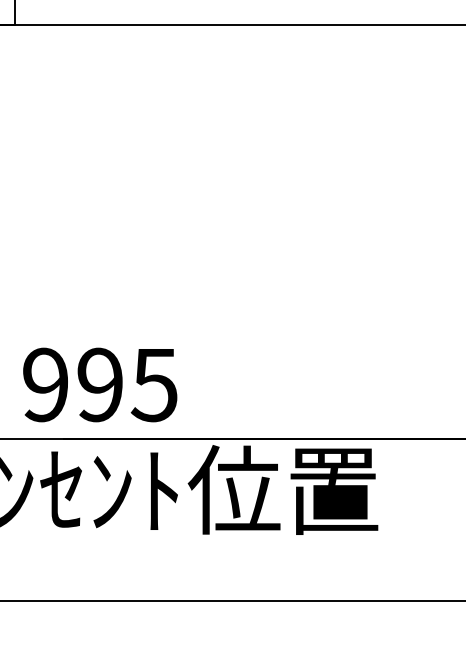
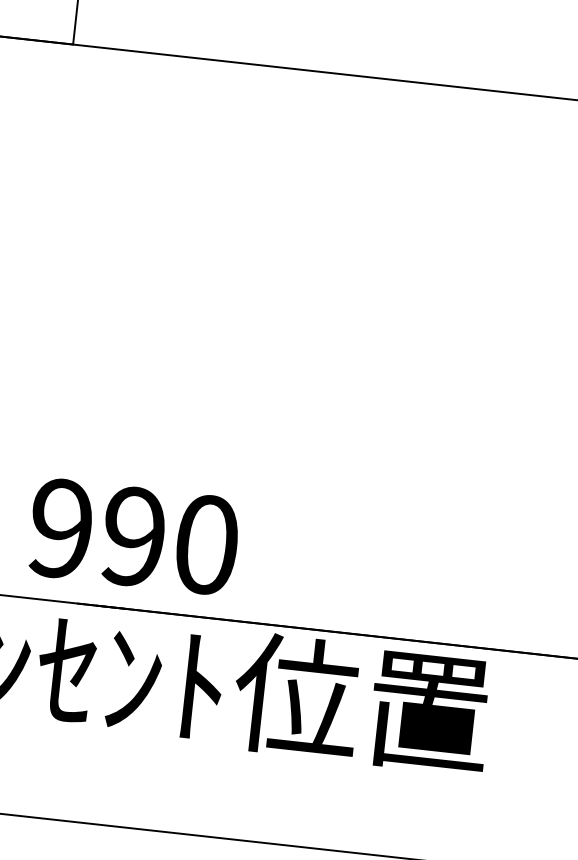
text: (153, 384) -> (204, 543), 995 -> 990

